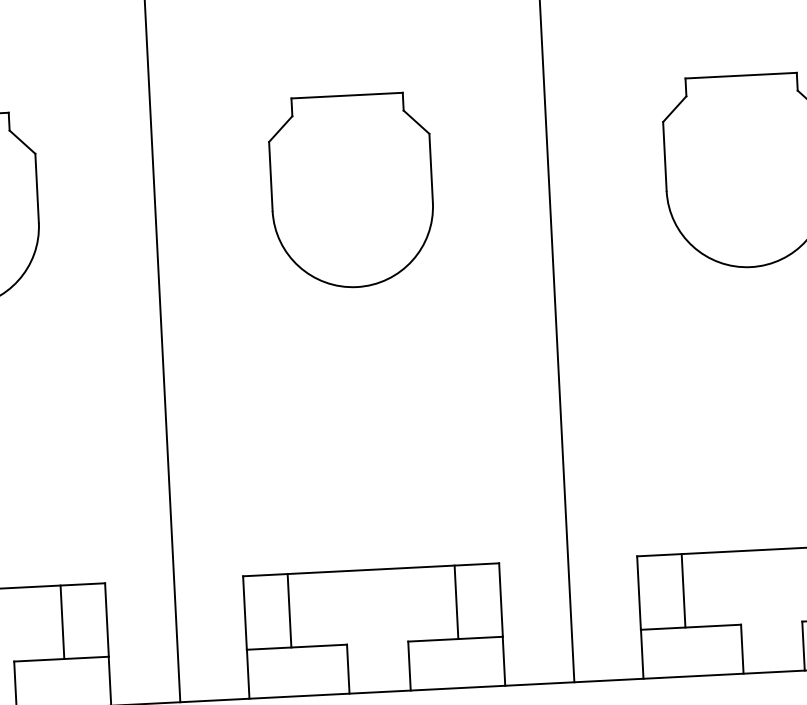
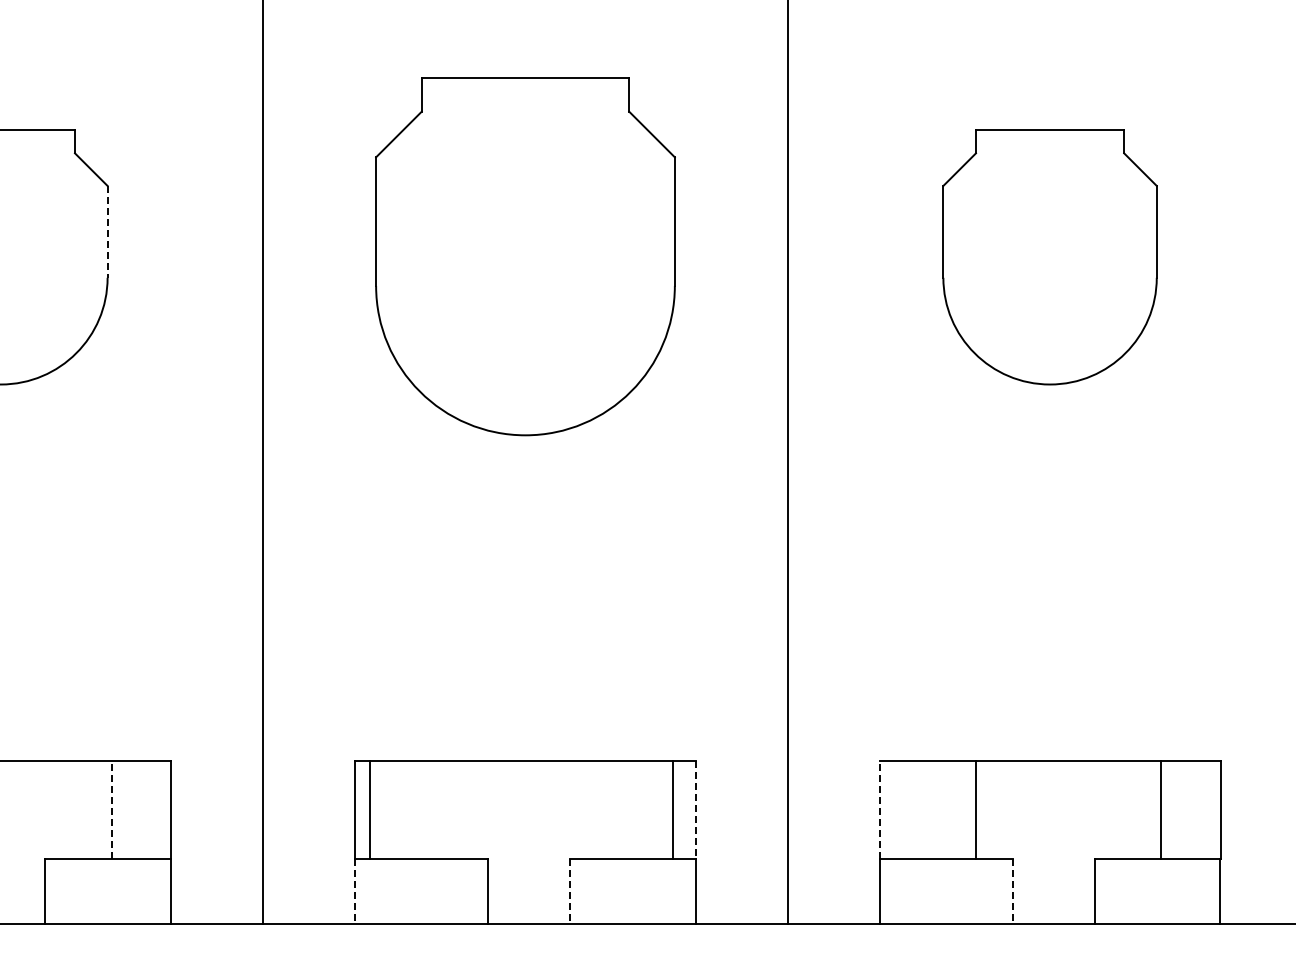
line: (37, 188) -> (107, 231), solid -> dashed
part: (351, 191) -> (525, 257), size x1.4
line: (683, 590) -> (975, 809), moved
line: (638, 592) -> (879, 809), solid -> dashed
line: (500, 599) -> (695, 809), solid -> dashed
line: (456, 602) -> (672, 809), moved
line: (289, 610) -> (370, 809), moved
line: (62, 622) -> (112, 809), solid -> dashed
line: (742, 649) -> (1013, 891), solid -> dashed
line: (409, 666) -> (569, 891), solid -> dashed
line: (248, 674) -> (355, 891), solid -> dashed

